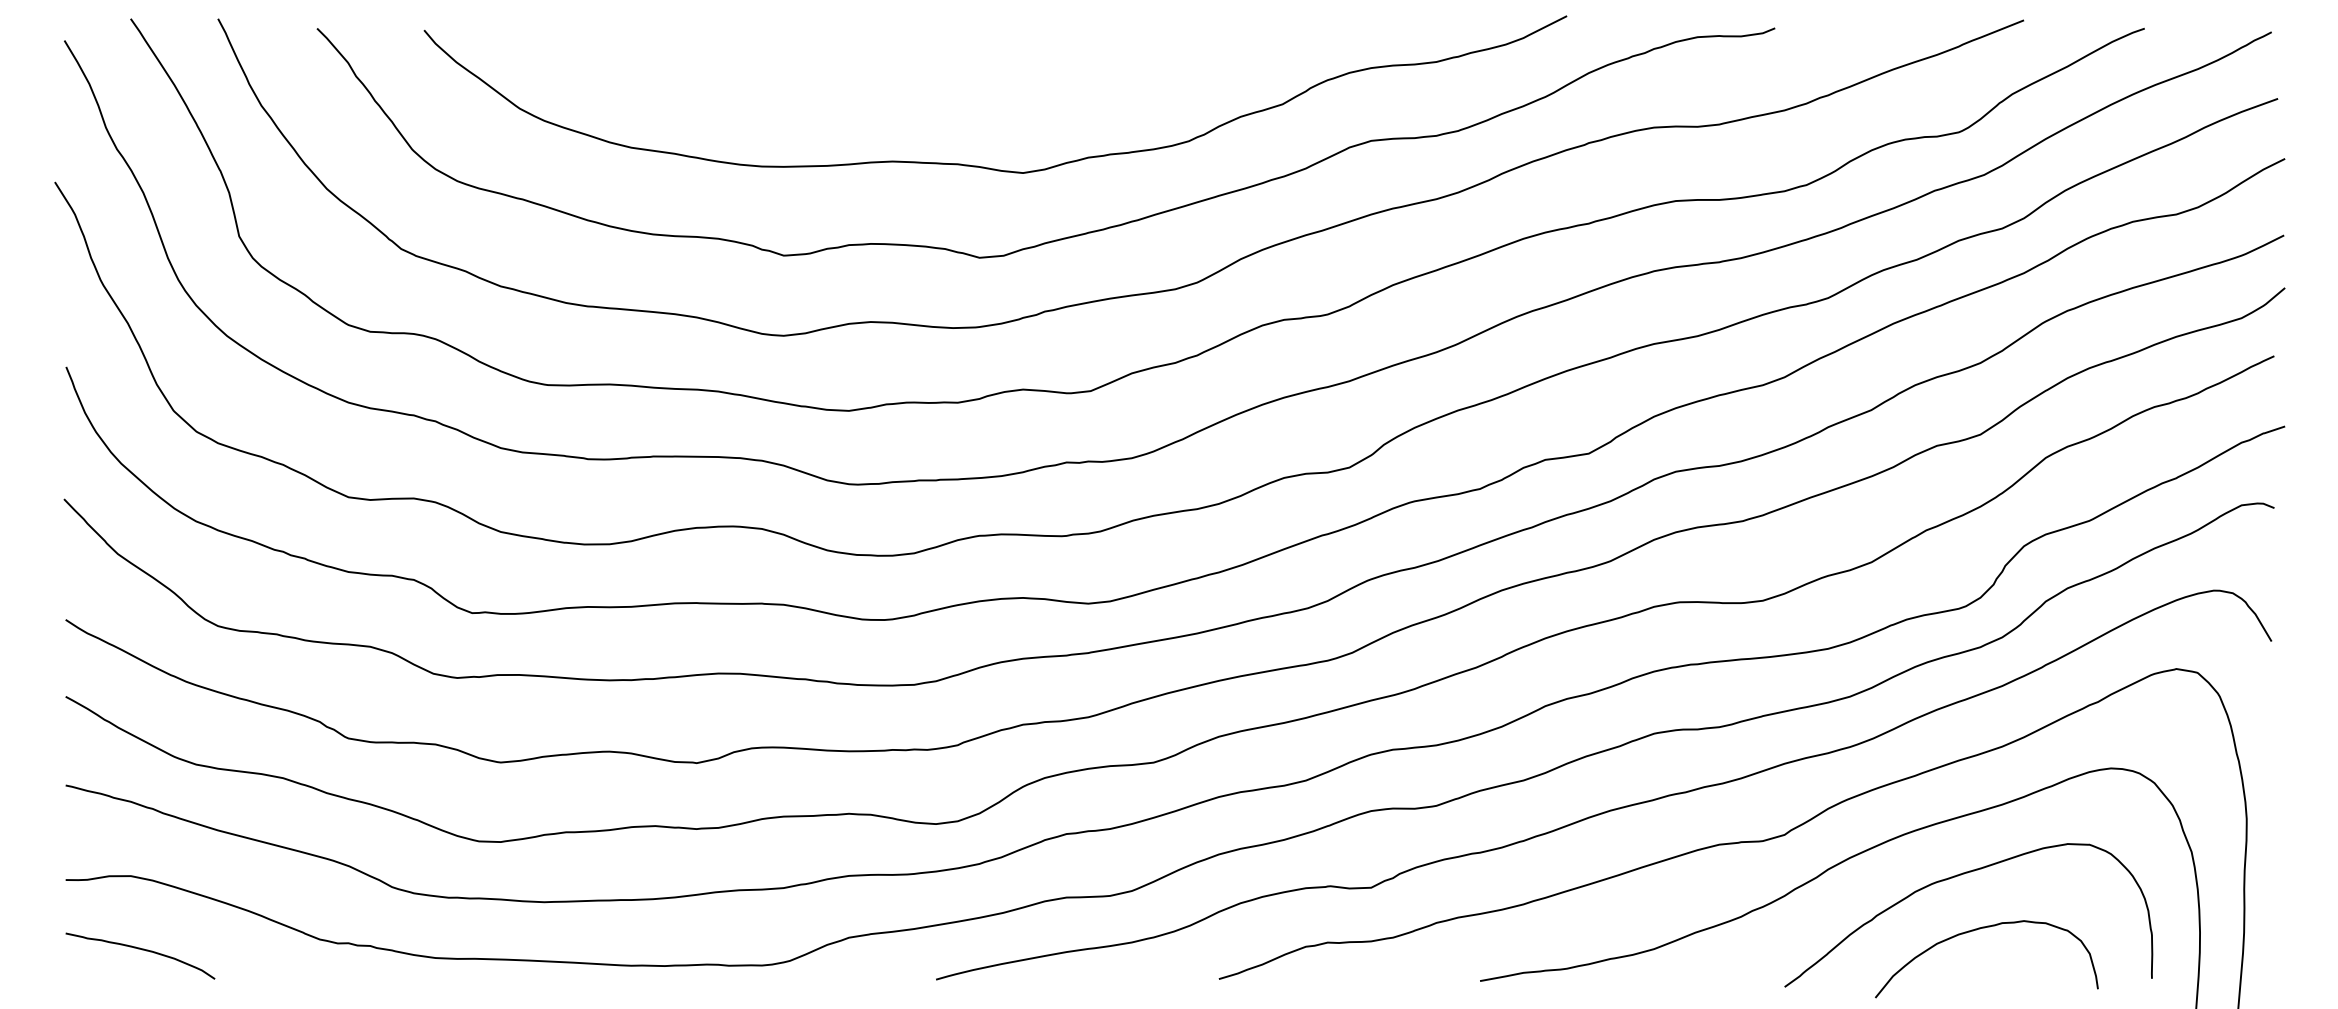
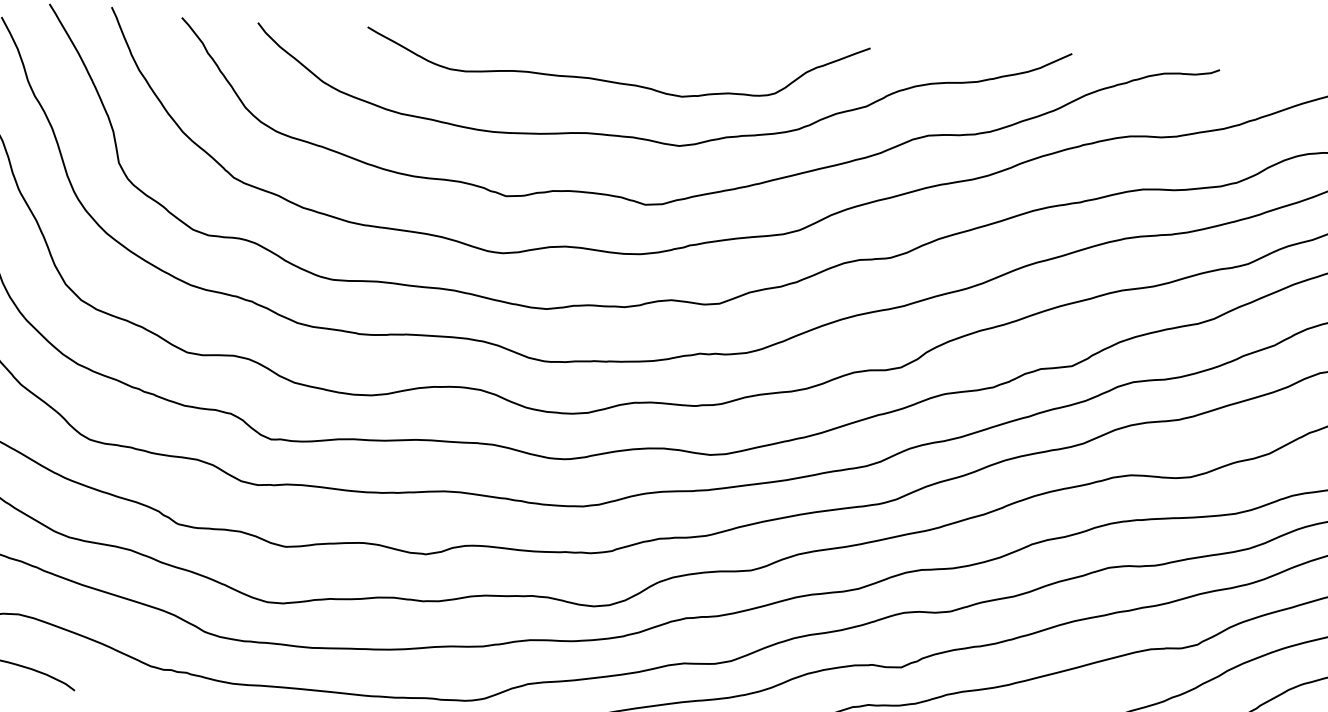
curve: (928, 87) -> (615, 81), added

